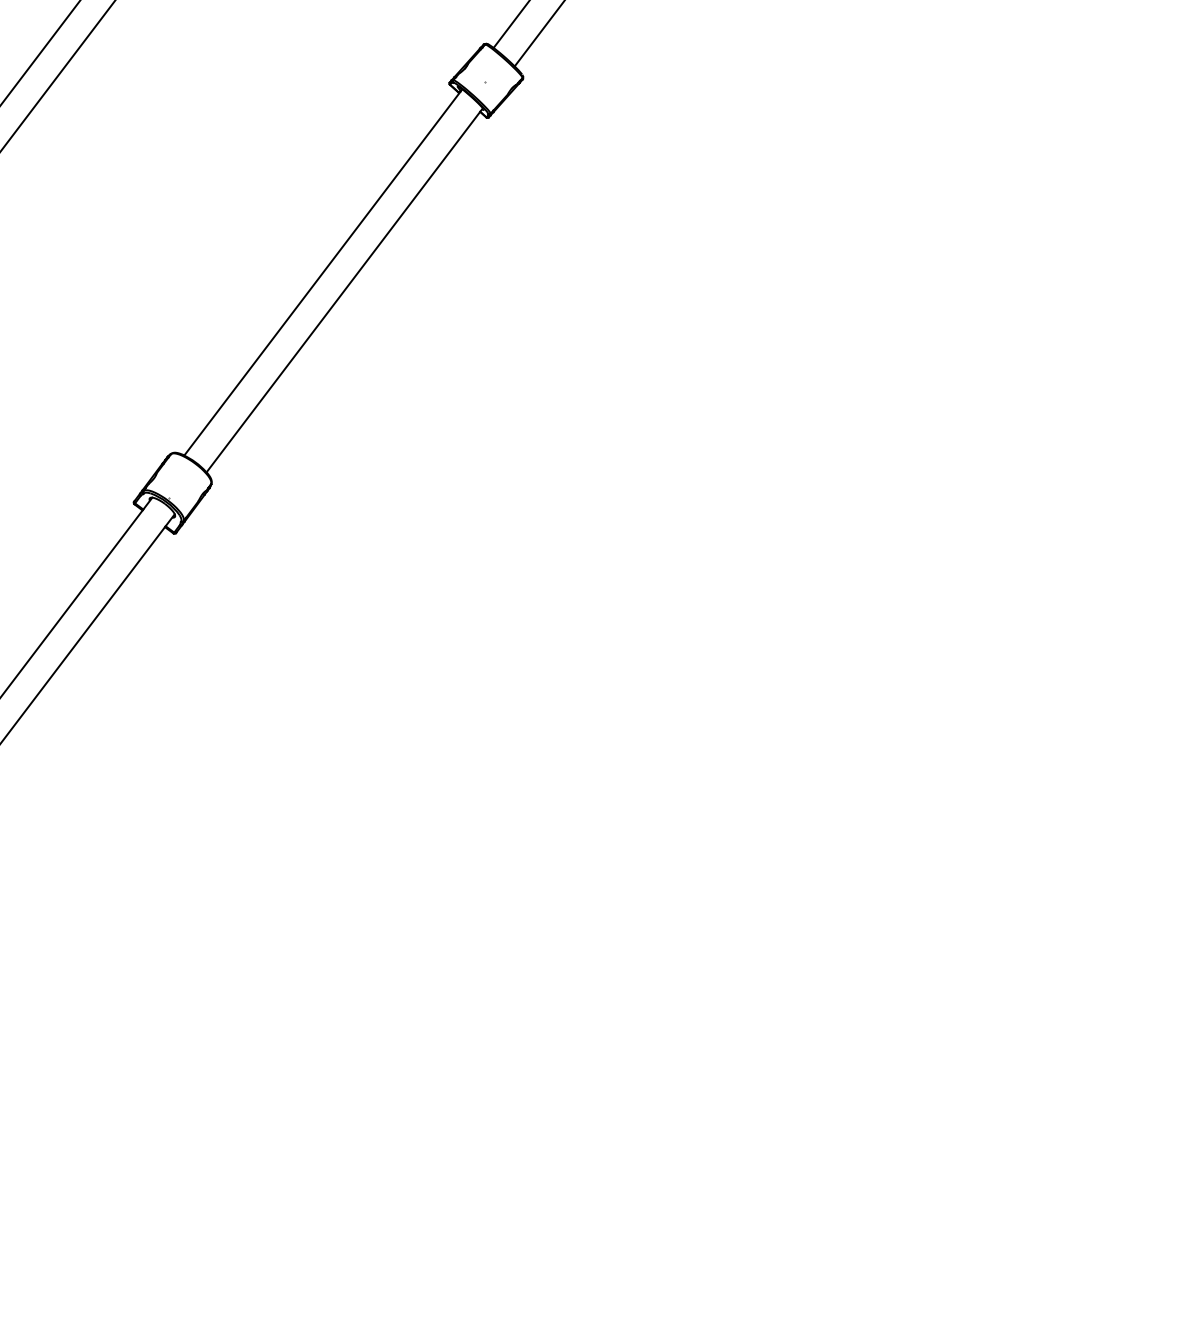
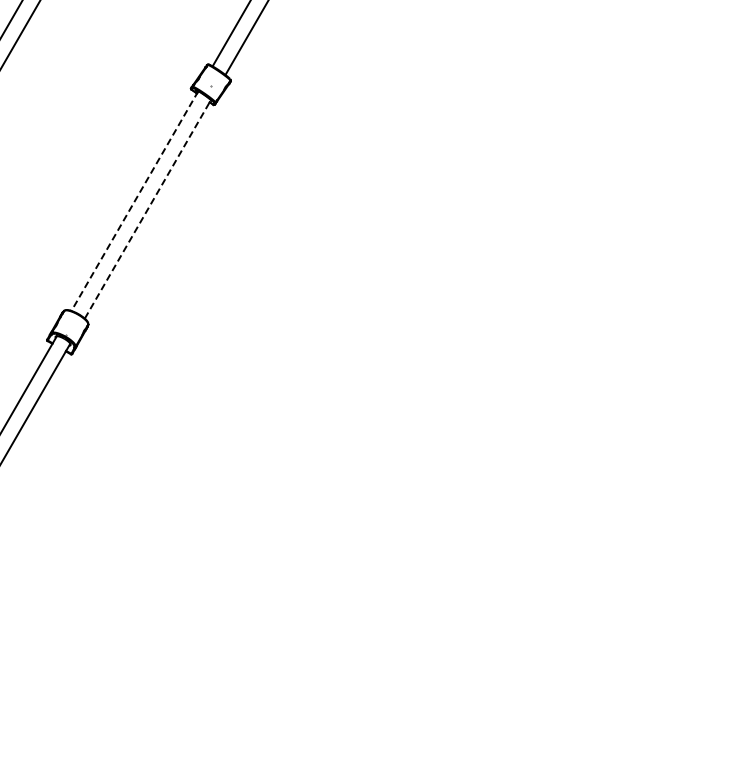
line: (322, 273) -> (134, 201), solid -> dashed
line: (346, 288) -> (148, 208), solid -> dashed

